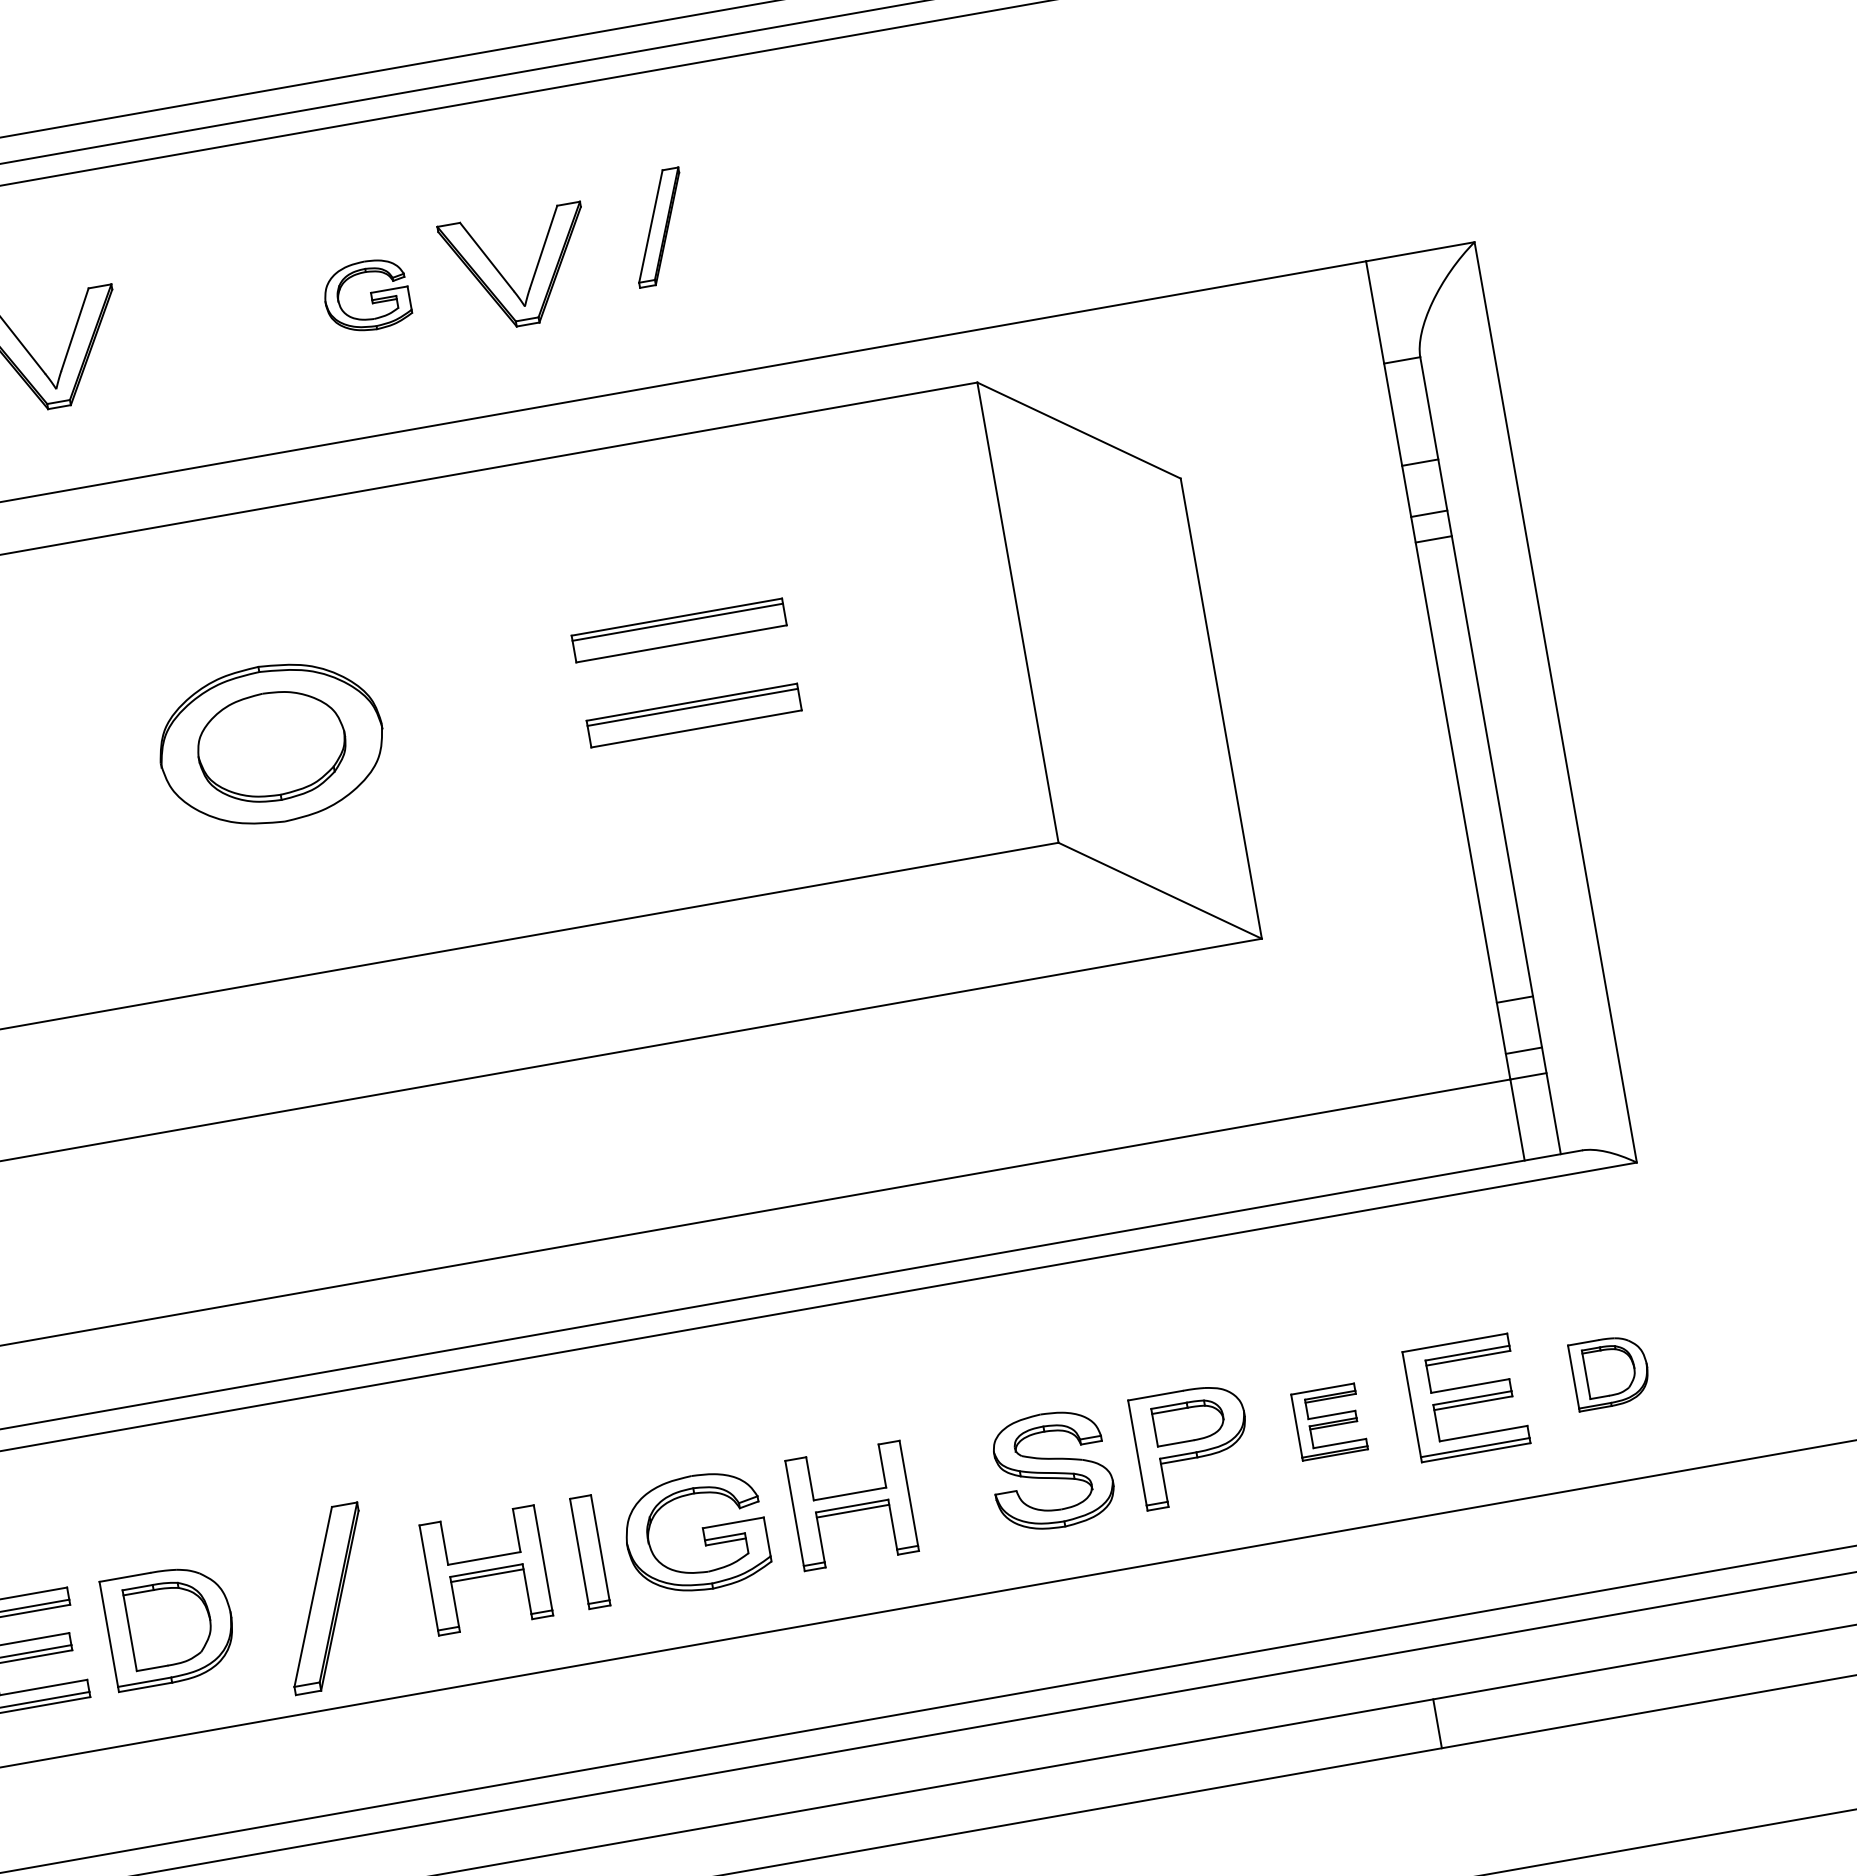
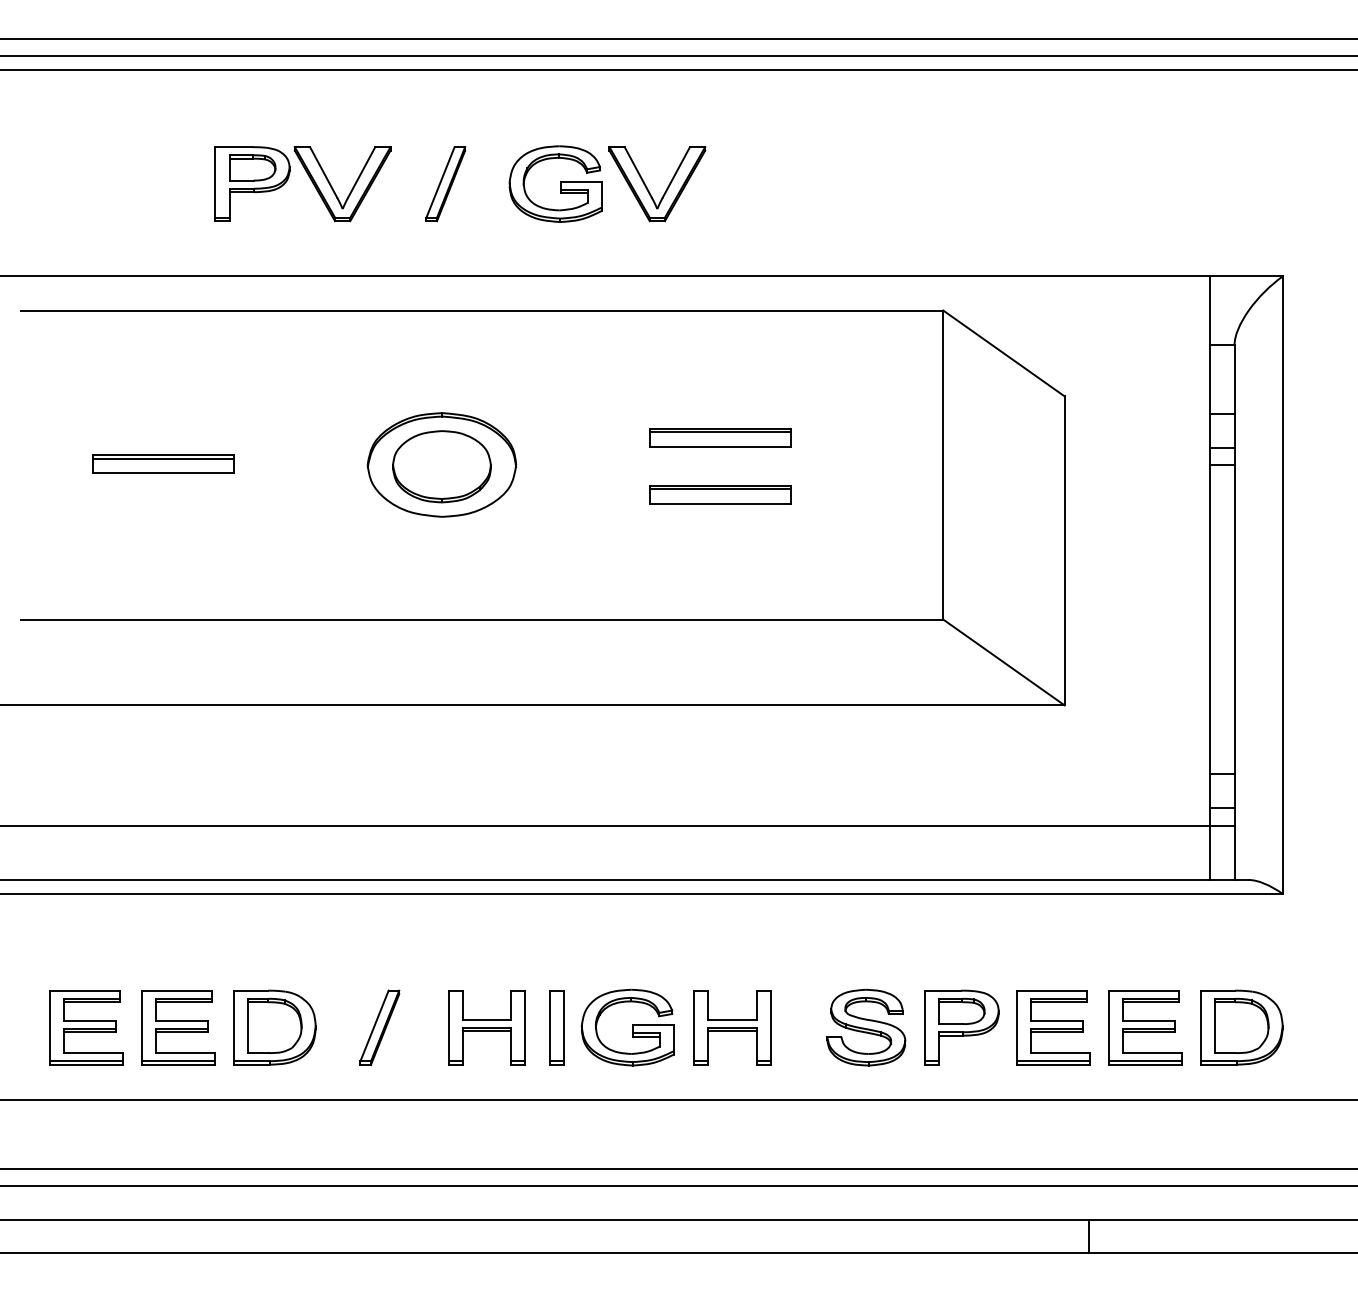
part: (658, 228) -> (445, 184), moved
part: (366, 295) -> (555, 183), size x1.67
part: (1609, 1372) -> (1241, 1027), size x1.67
part: (1329, 1421) -> (1053, 1027), size x1.67
part: (326, 1598) -> (379, 1027), size x0.62

